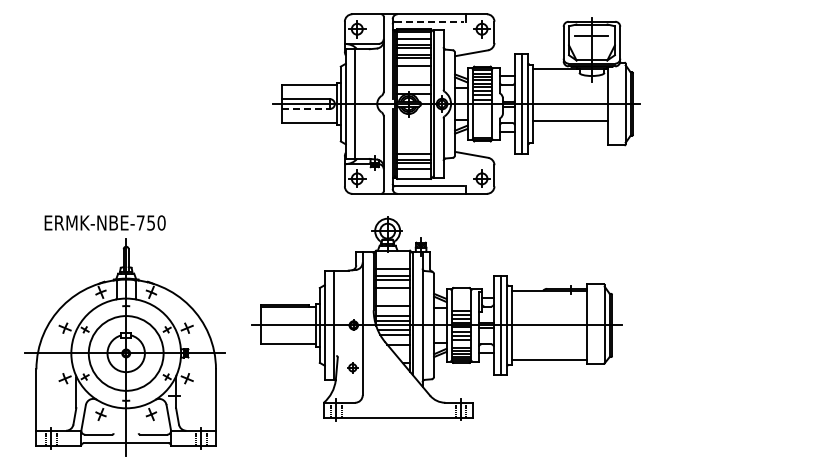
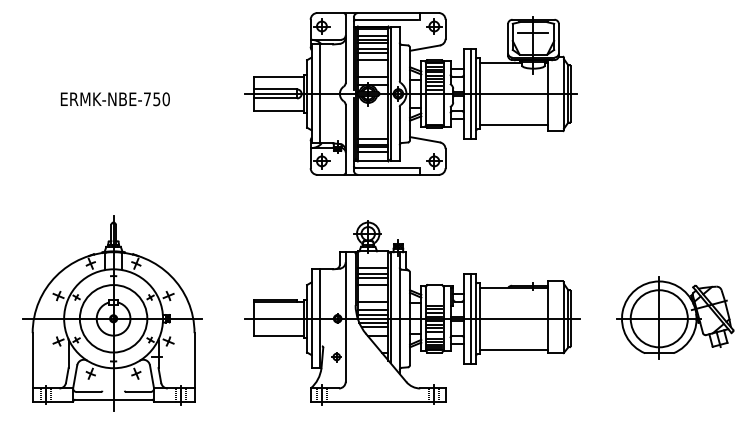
line: (430, 21) -> (387, 19), dashed -> solid
line: (306, 109) -> (276, 98), dashed -> solid
line: (570, 120) -> (514, 125), moved
text: (104, 222) -> (114, 98), moved
part: (436, 318) -> (412, 312), moved
part: (749, 352) -> (675, 317), added

